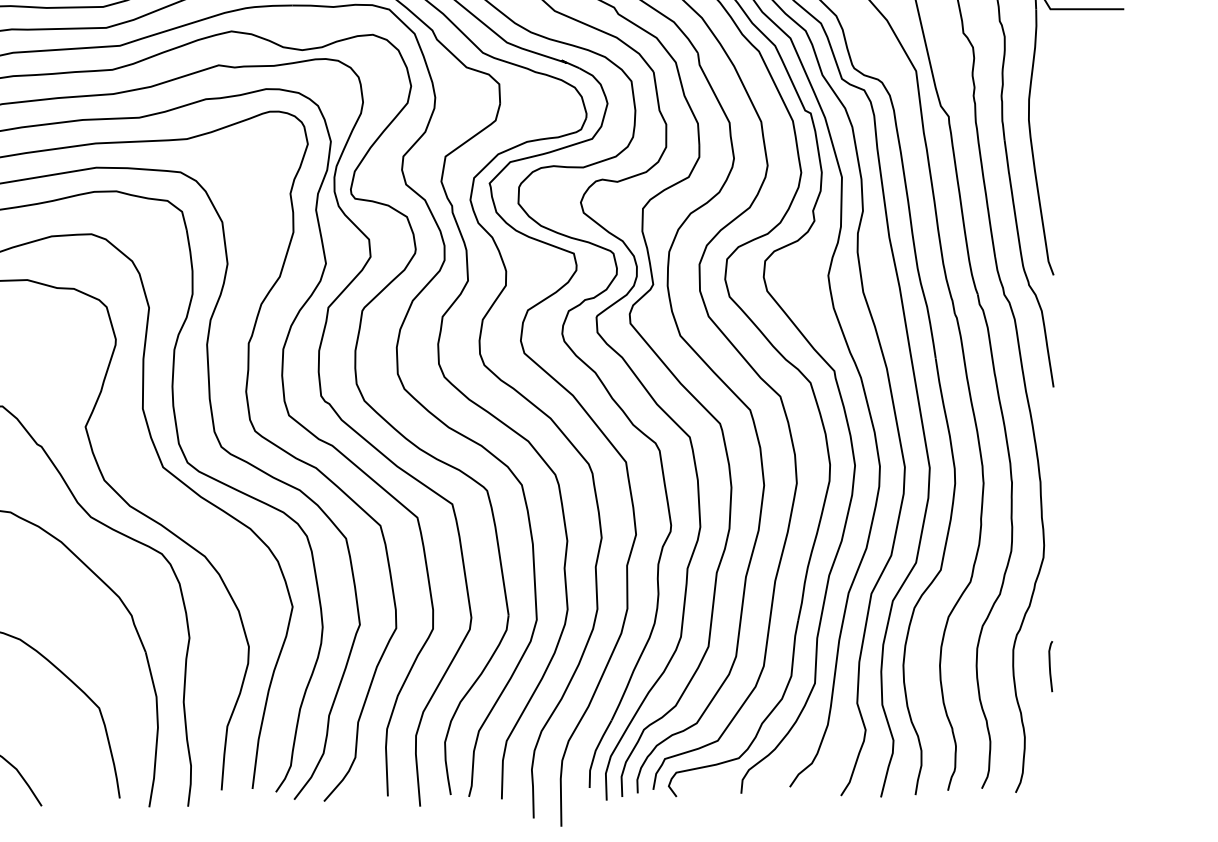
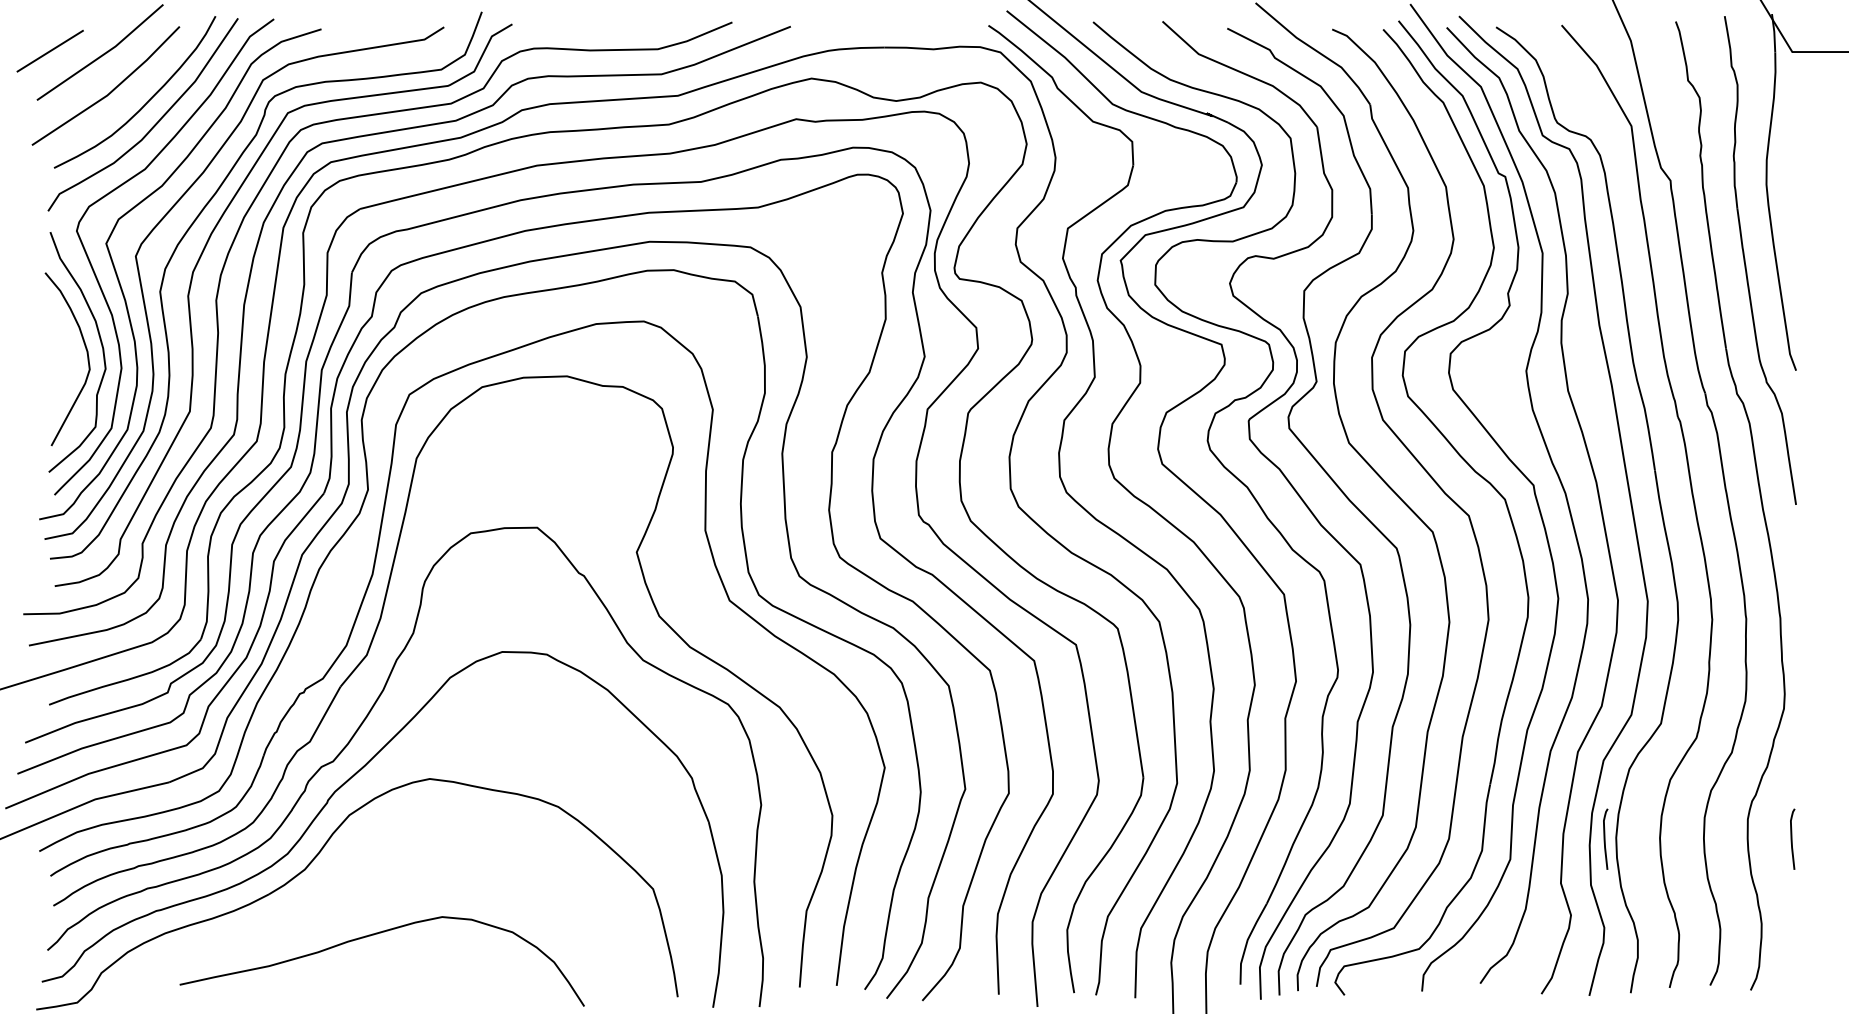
curve: (894, 665) -> (1605, 838), added

